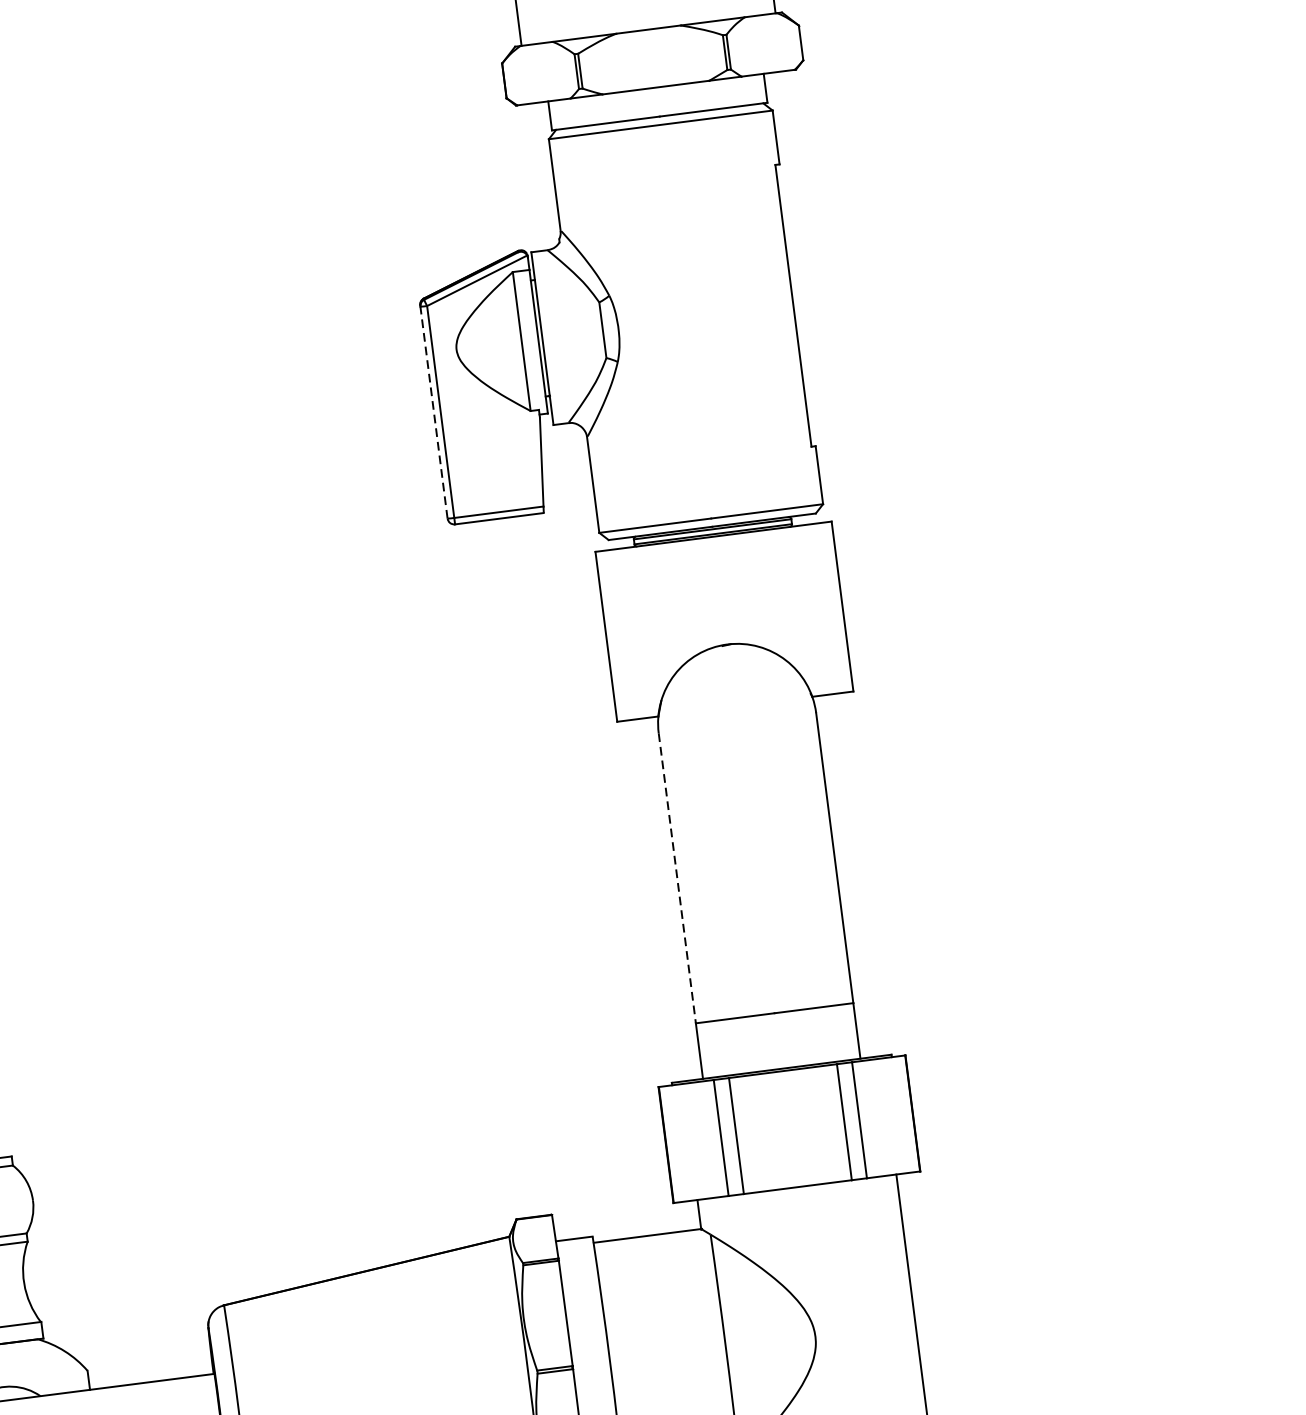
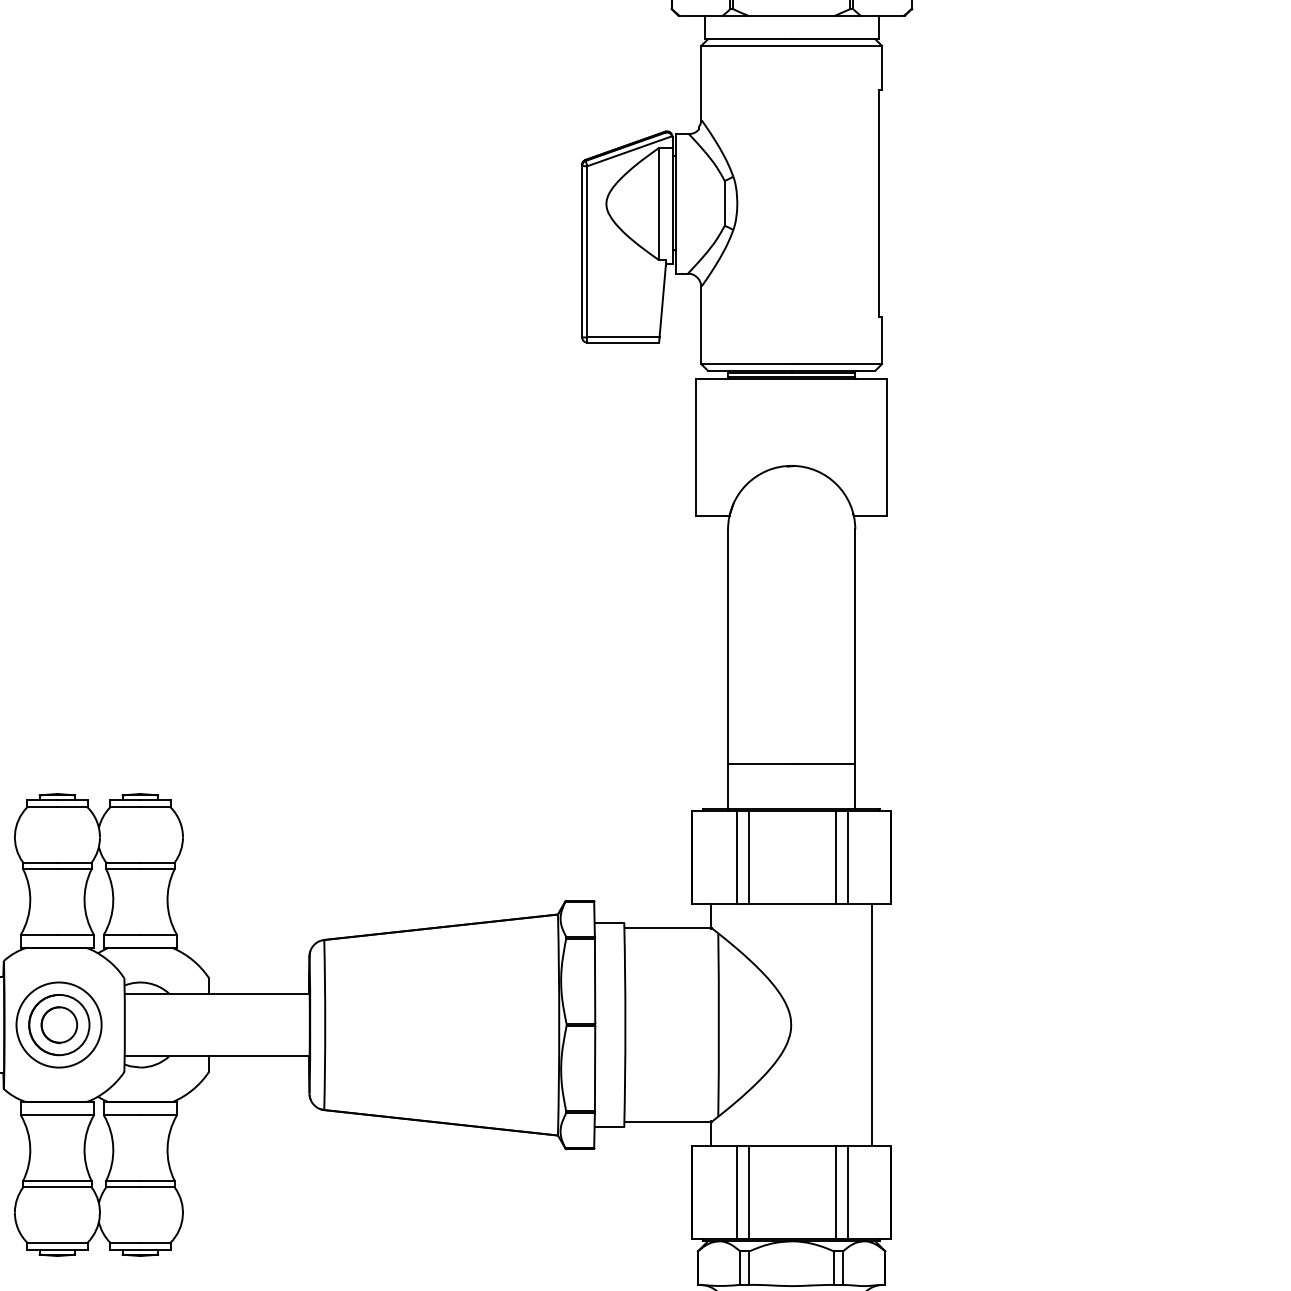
line: (434, 412) -> (582, 251), dashed -> solid
line: (677, 879) -> (728, 647), dashed -> solid

